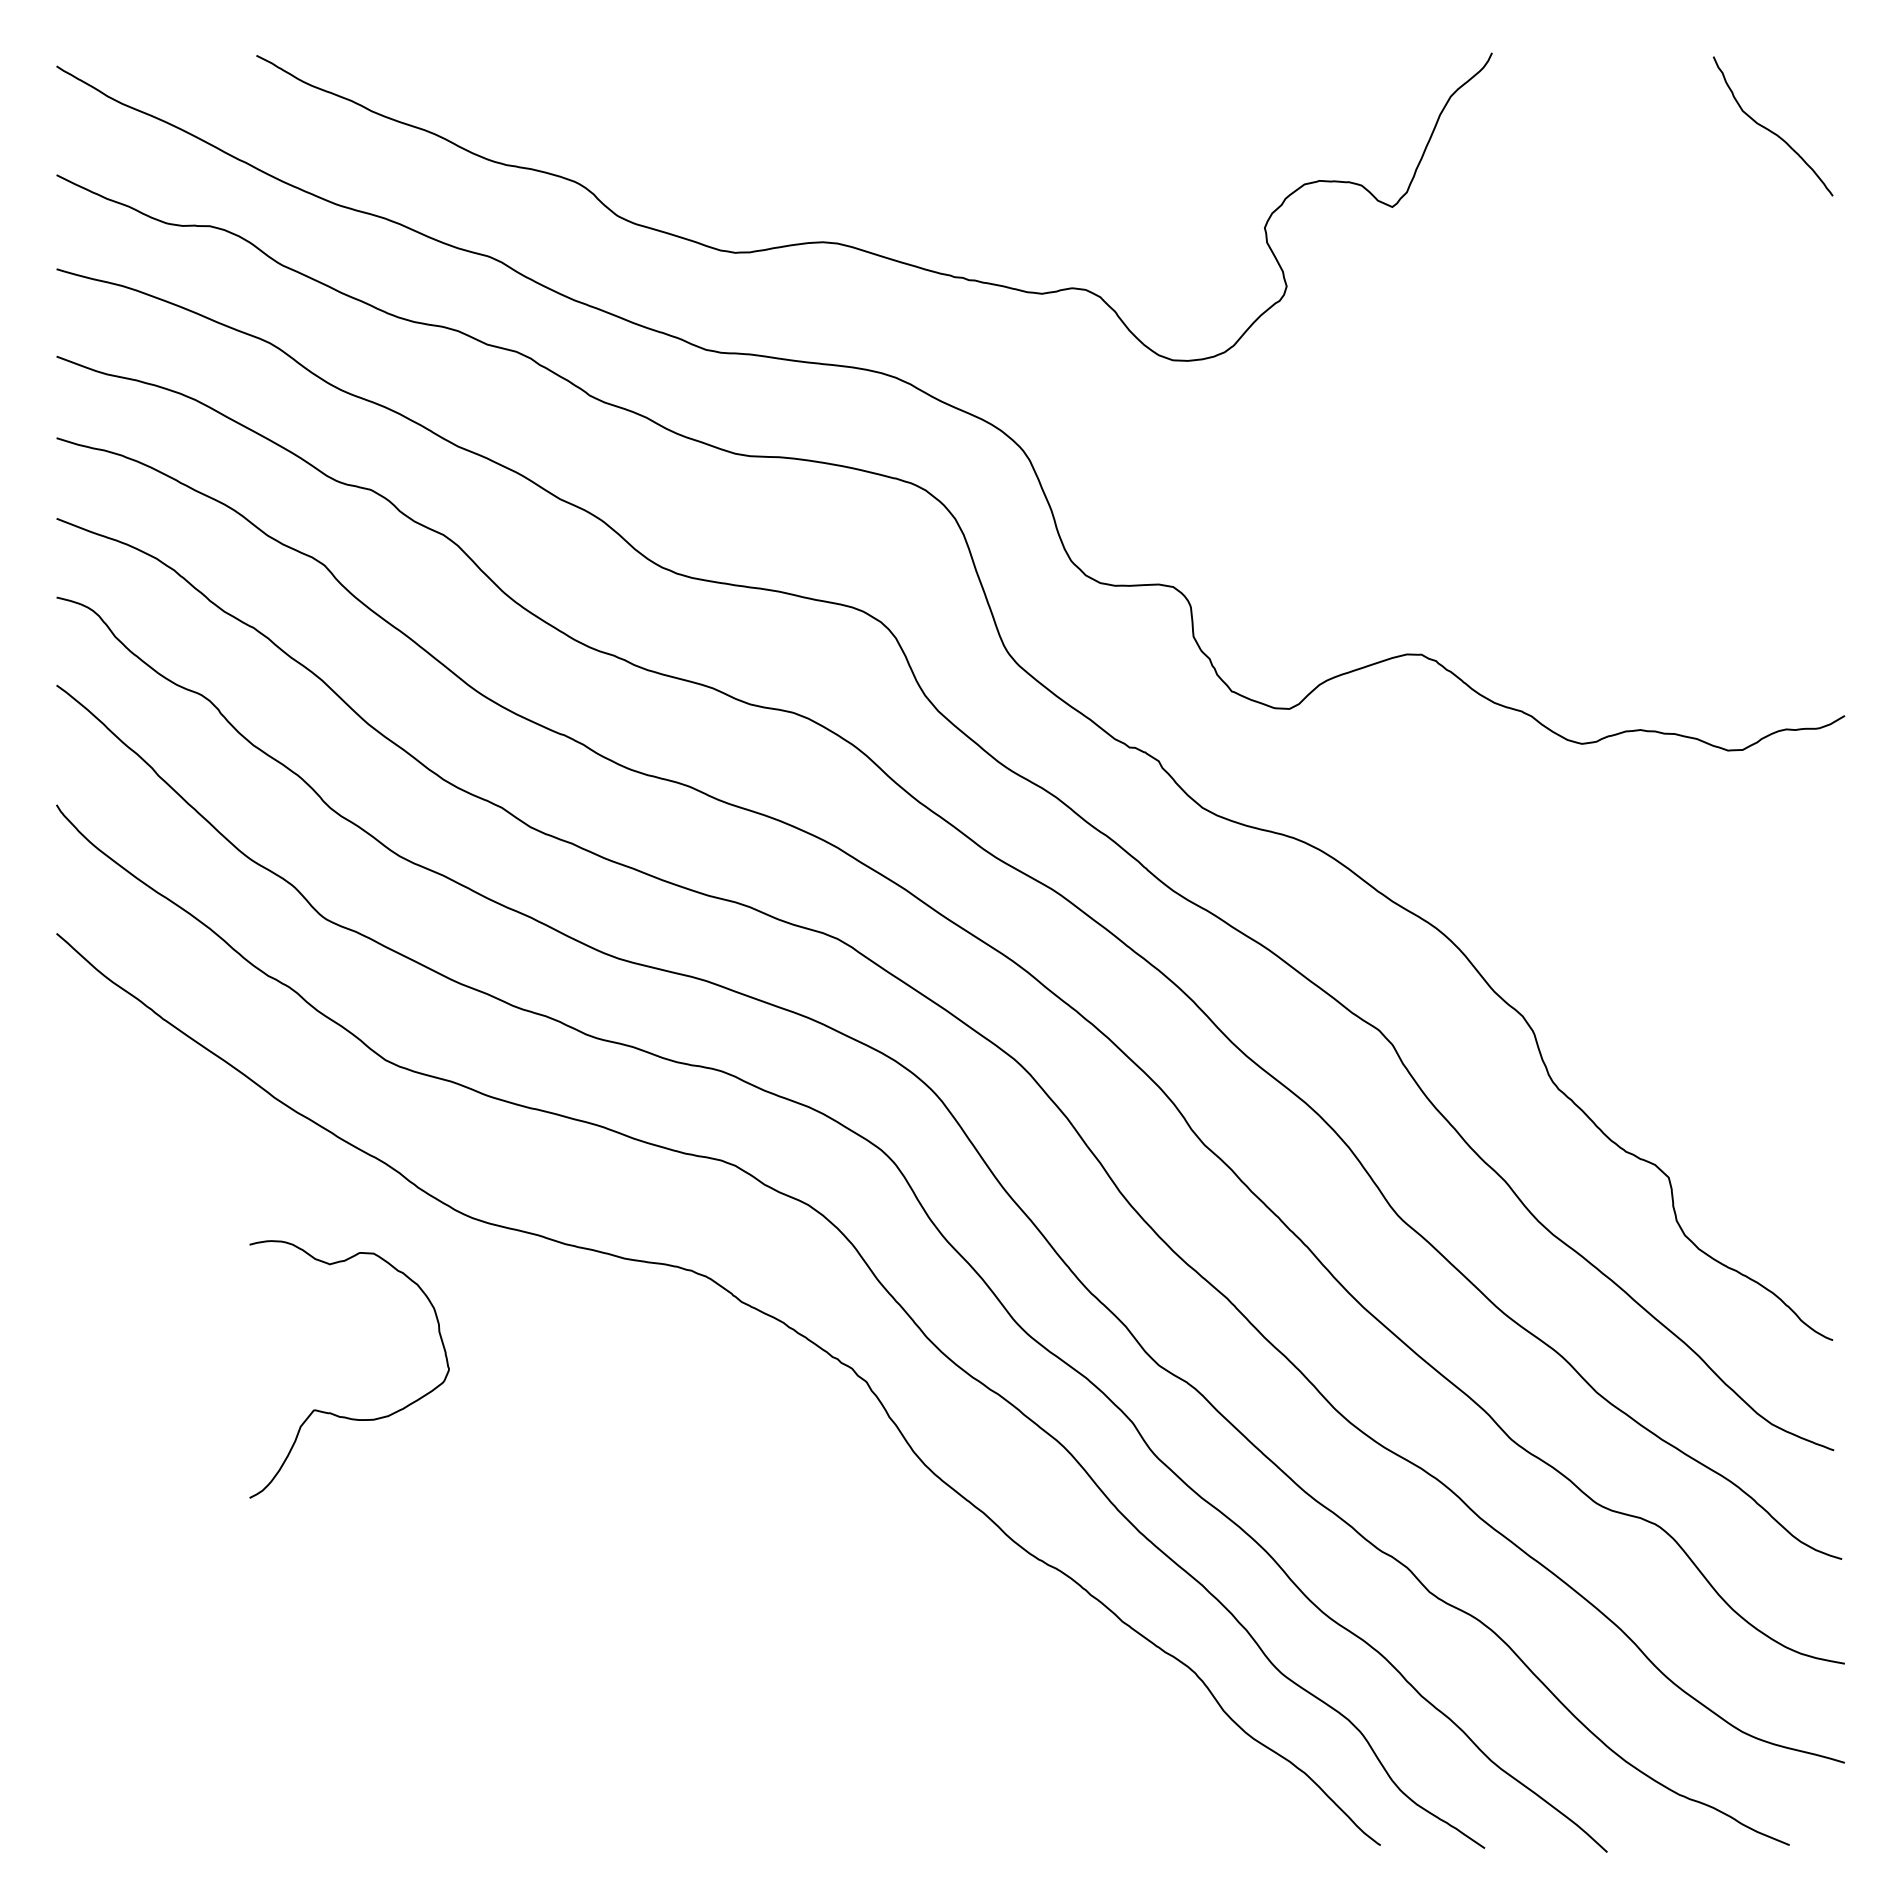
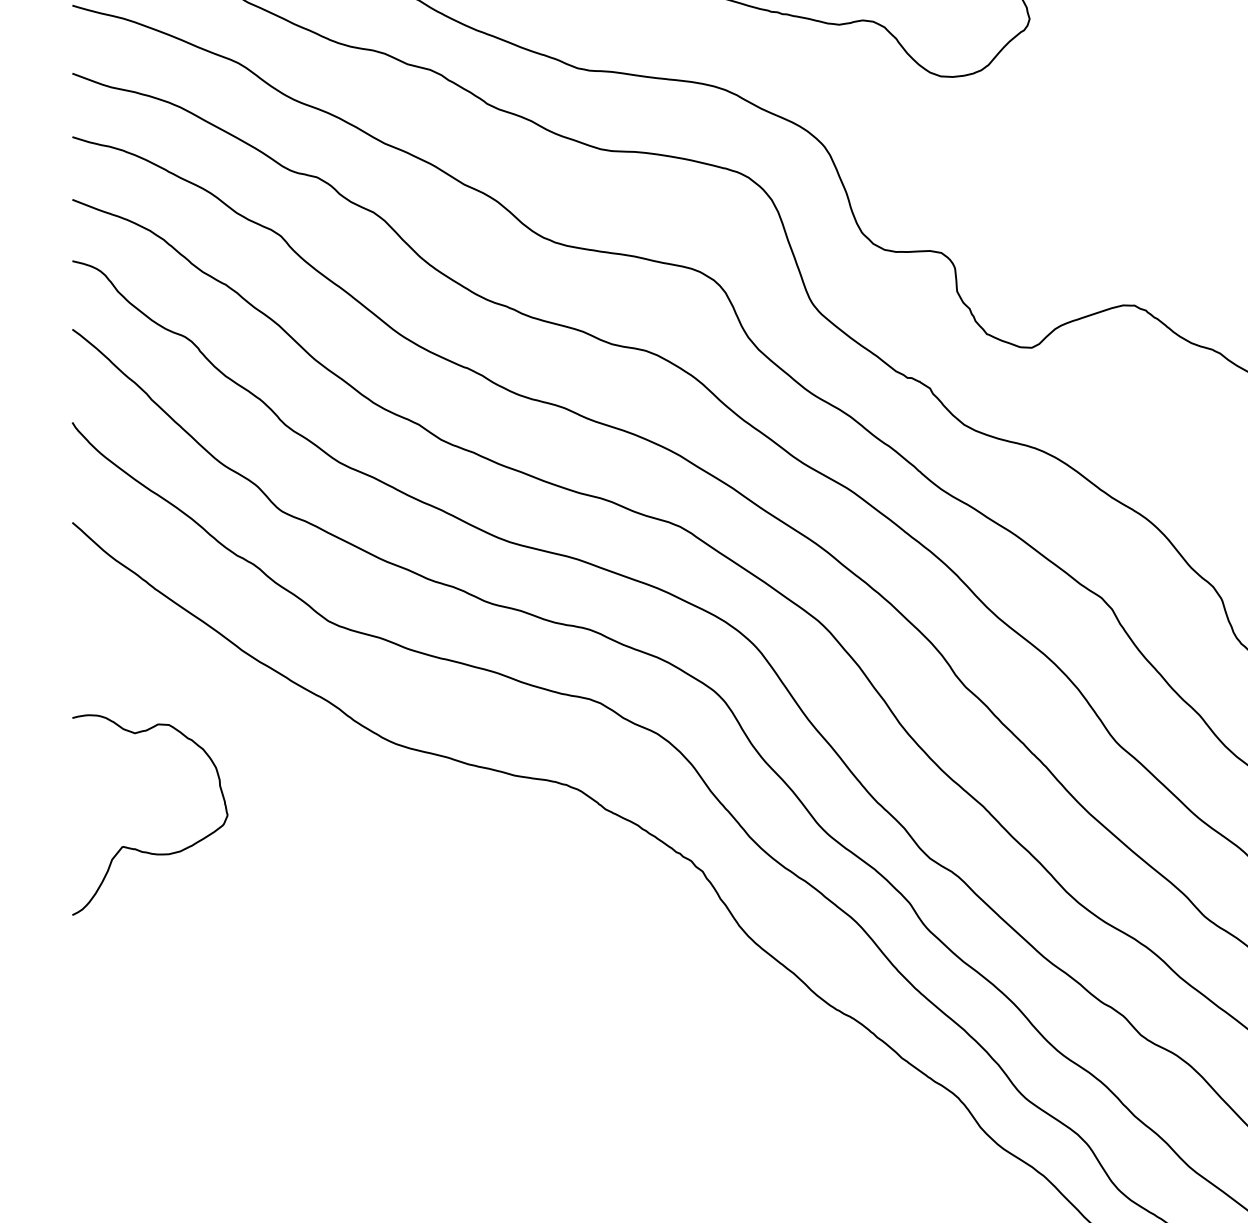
curve: (334, 1413) -> (138, 849), moved

